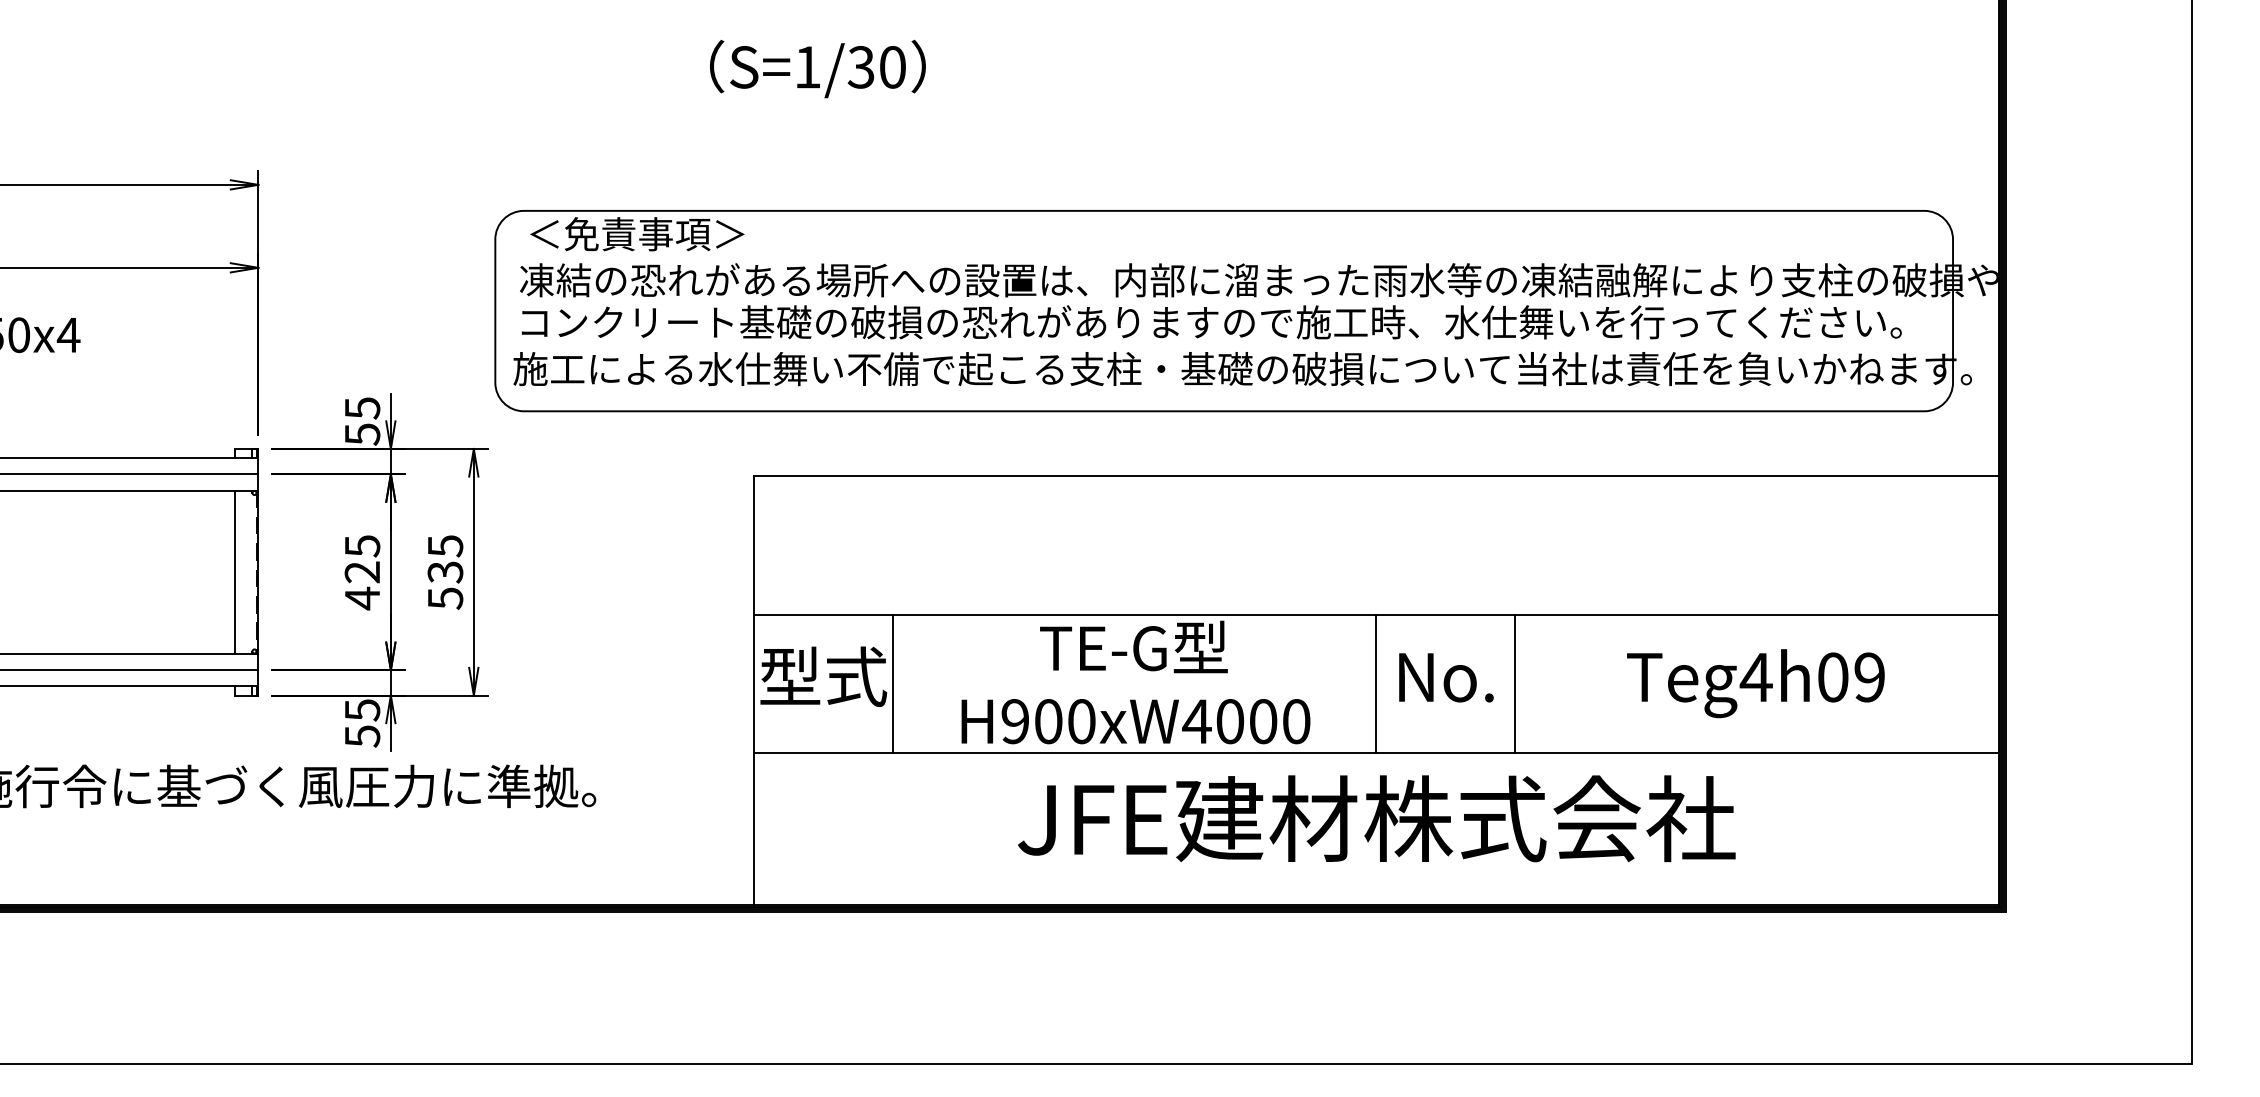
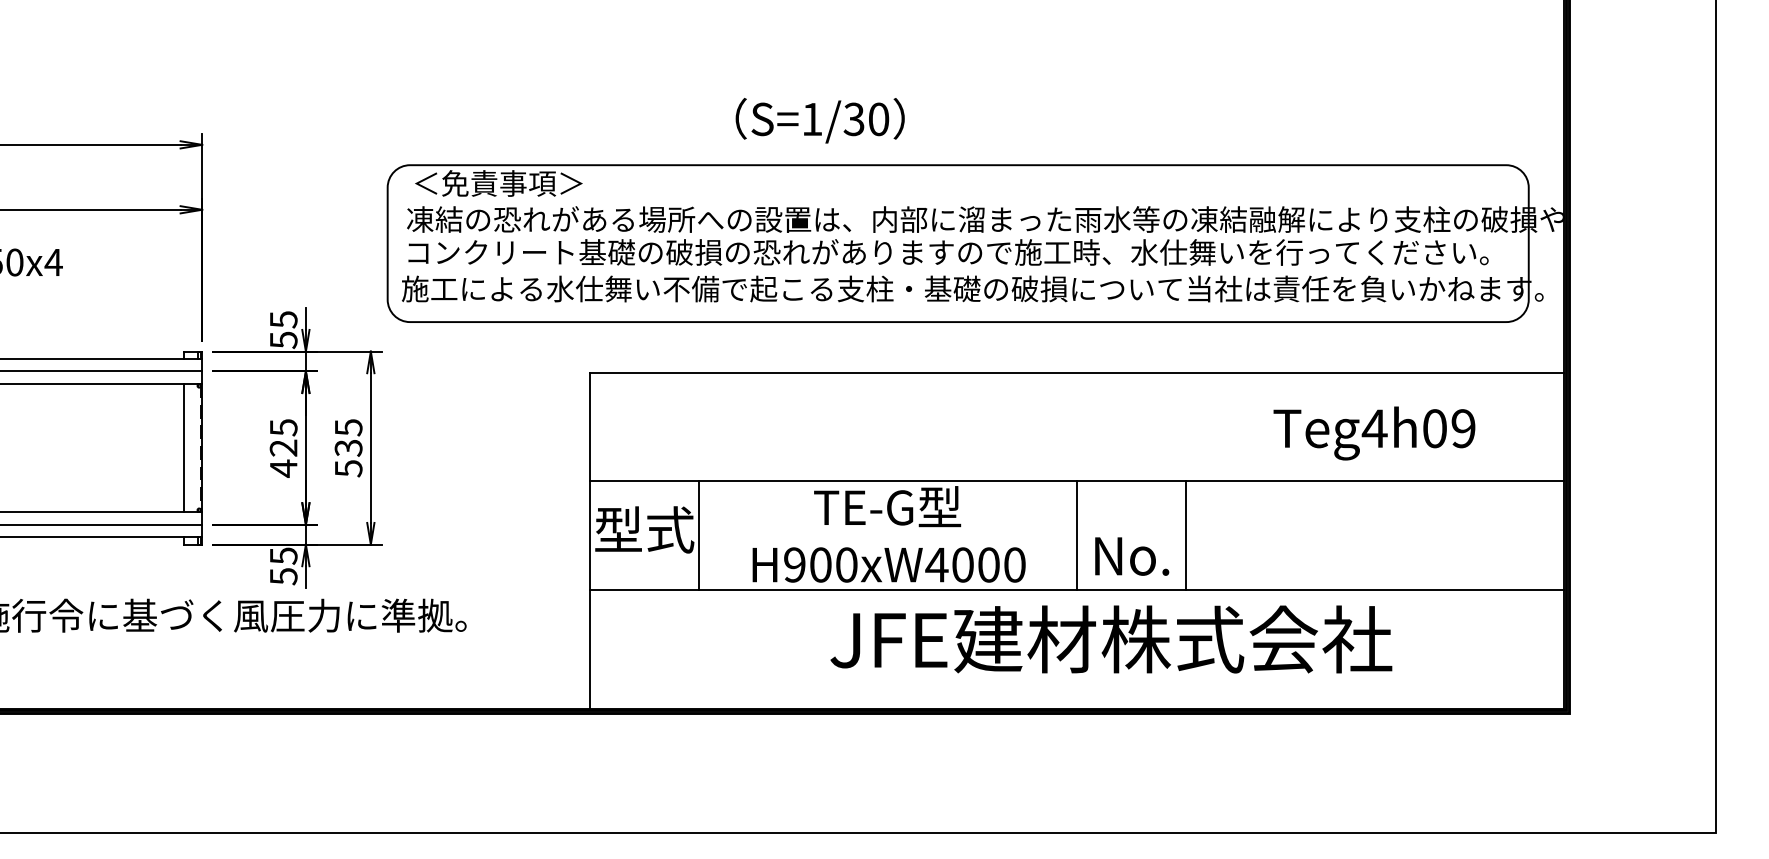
text: (817, 68) -> (819, 120), moved
text: (1446, 677) -> (1132, 556), moved
text: (1755, 683) -> (1374, 433), moved
text: (1376, 818) -> (1111, 639), moved

